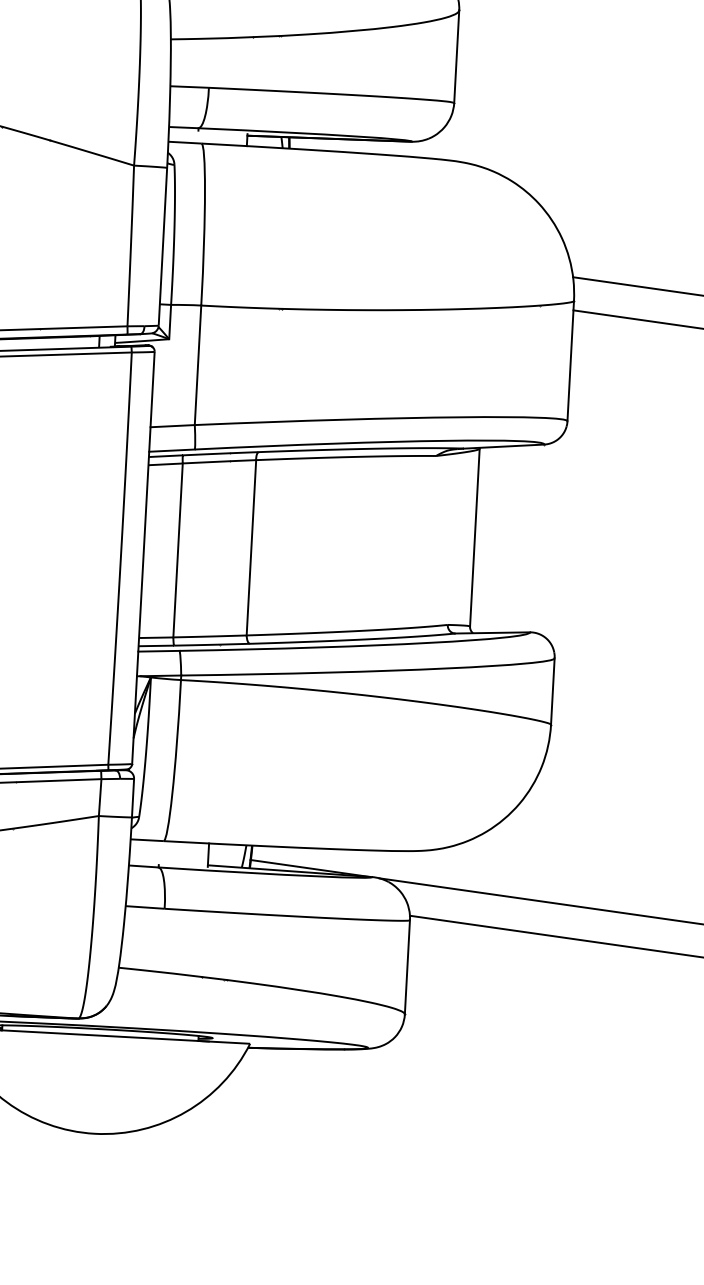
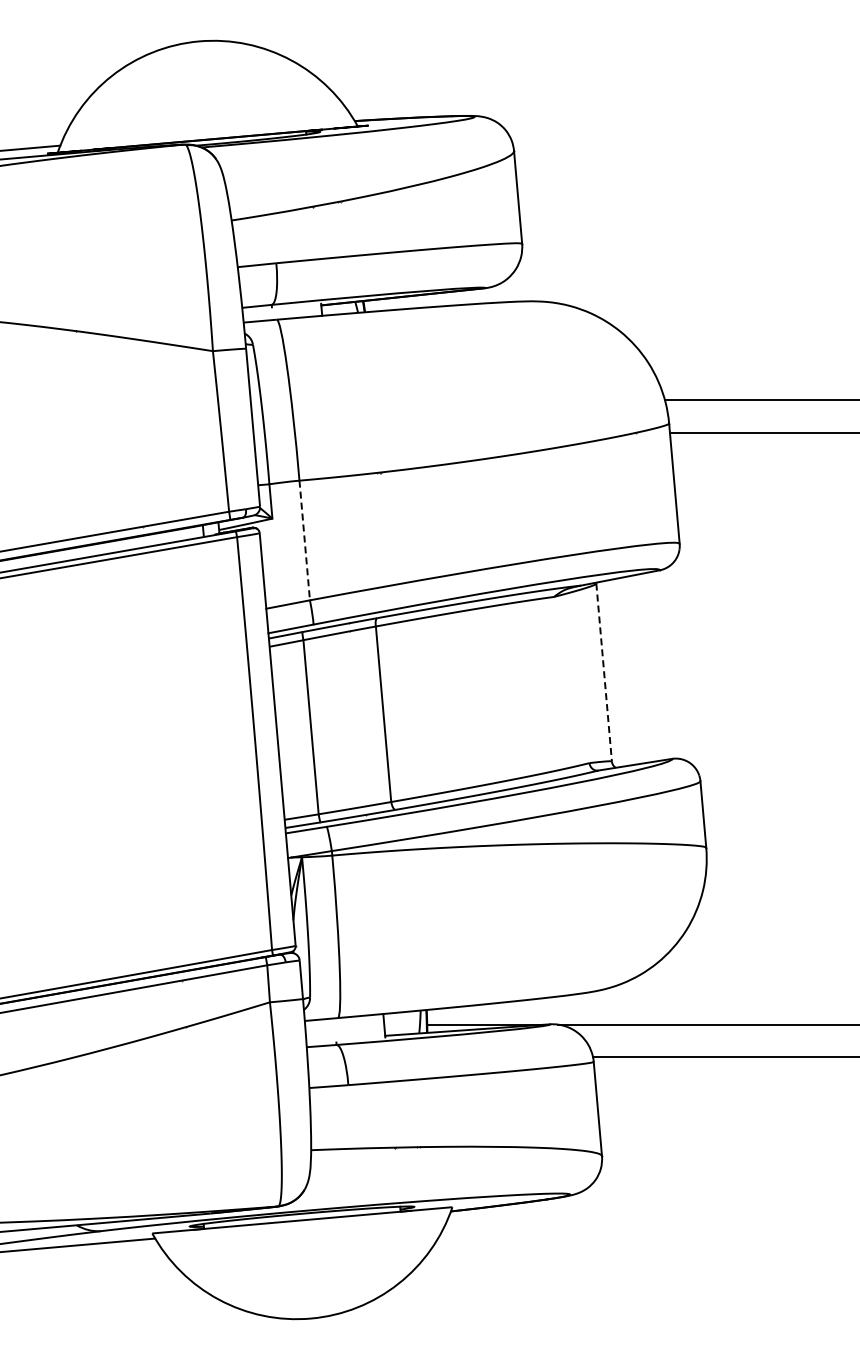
line: (197, 366) -> (304, 541), solid -> dashed
line: (475, 538) -> (604, 673), solid -> dashed

